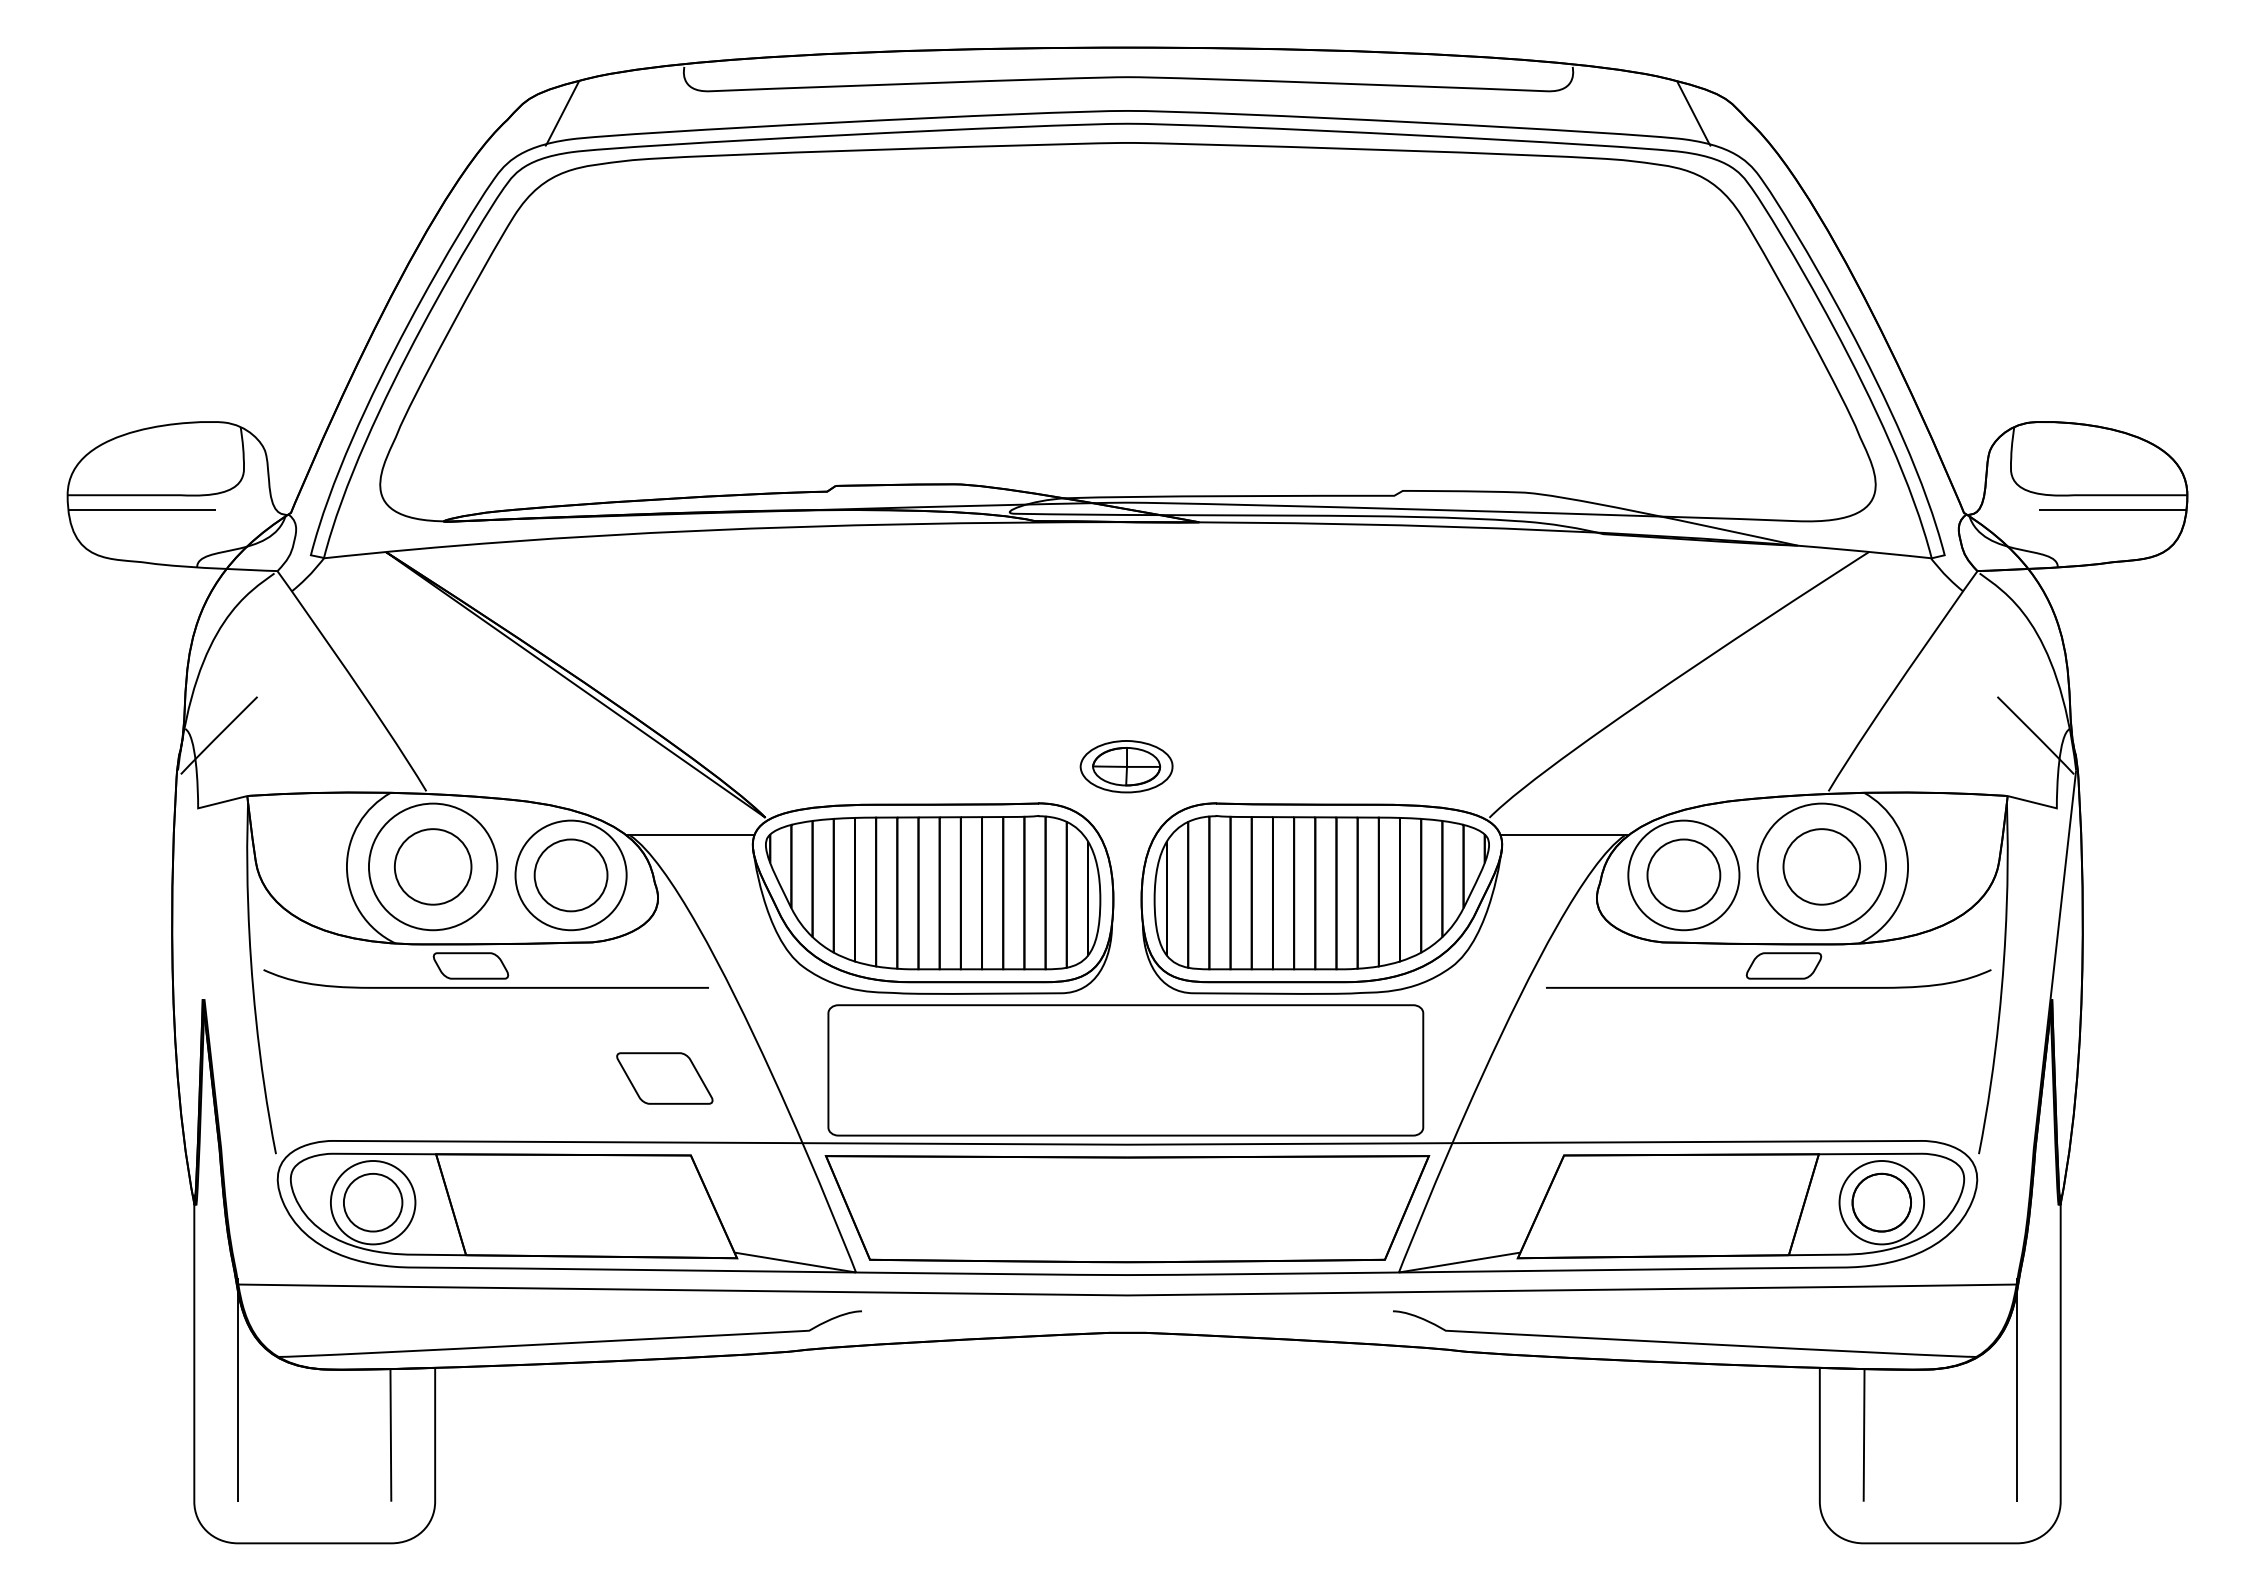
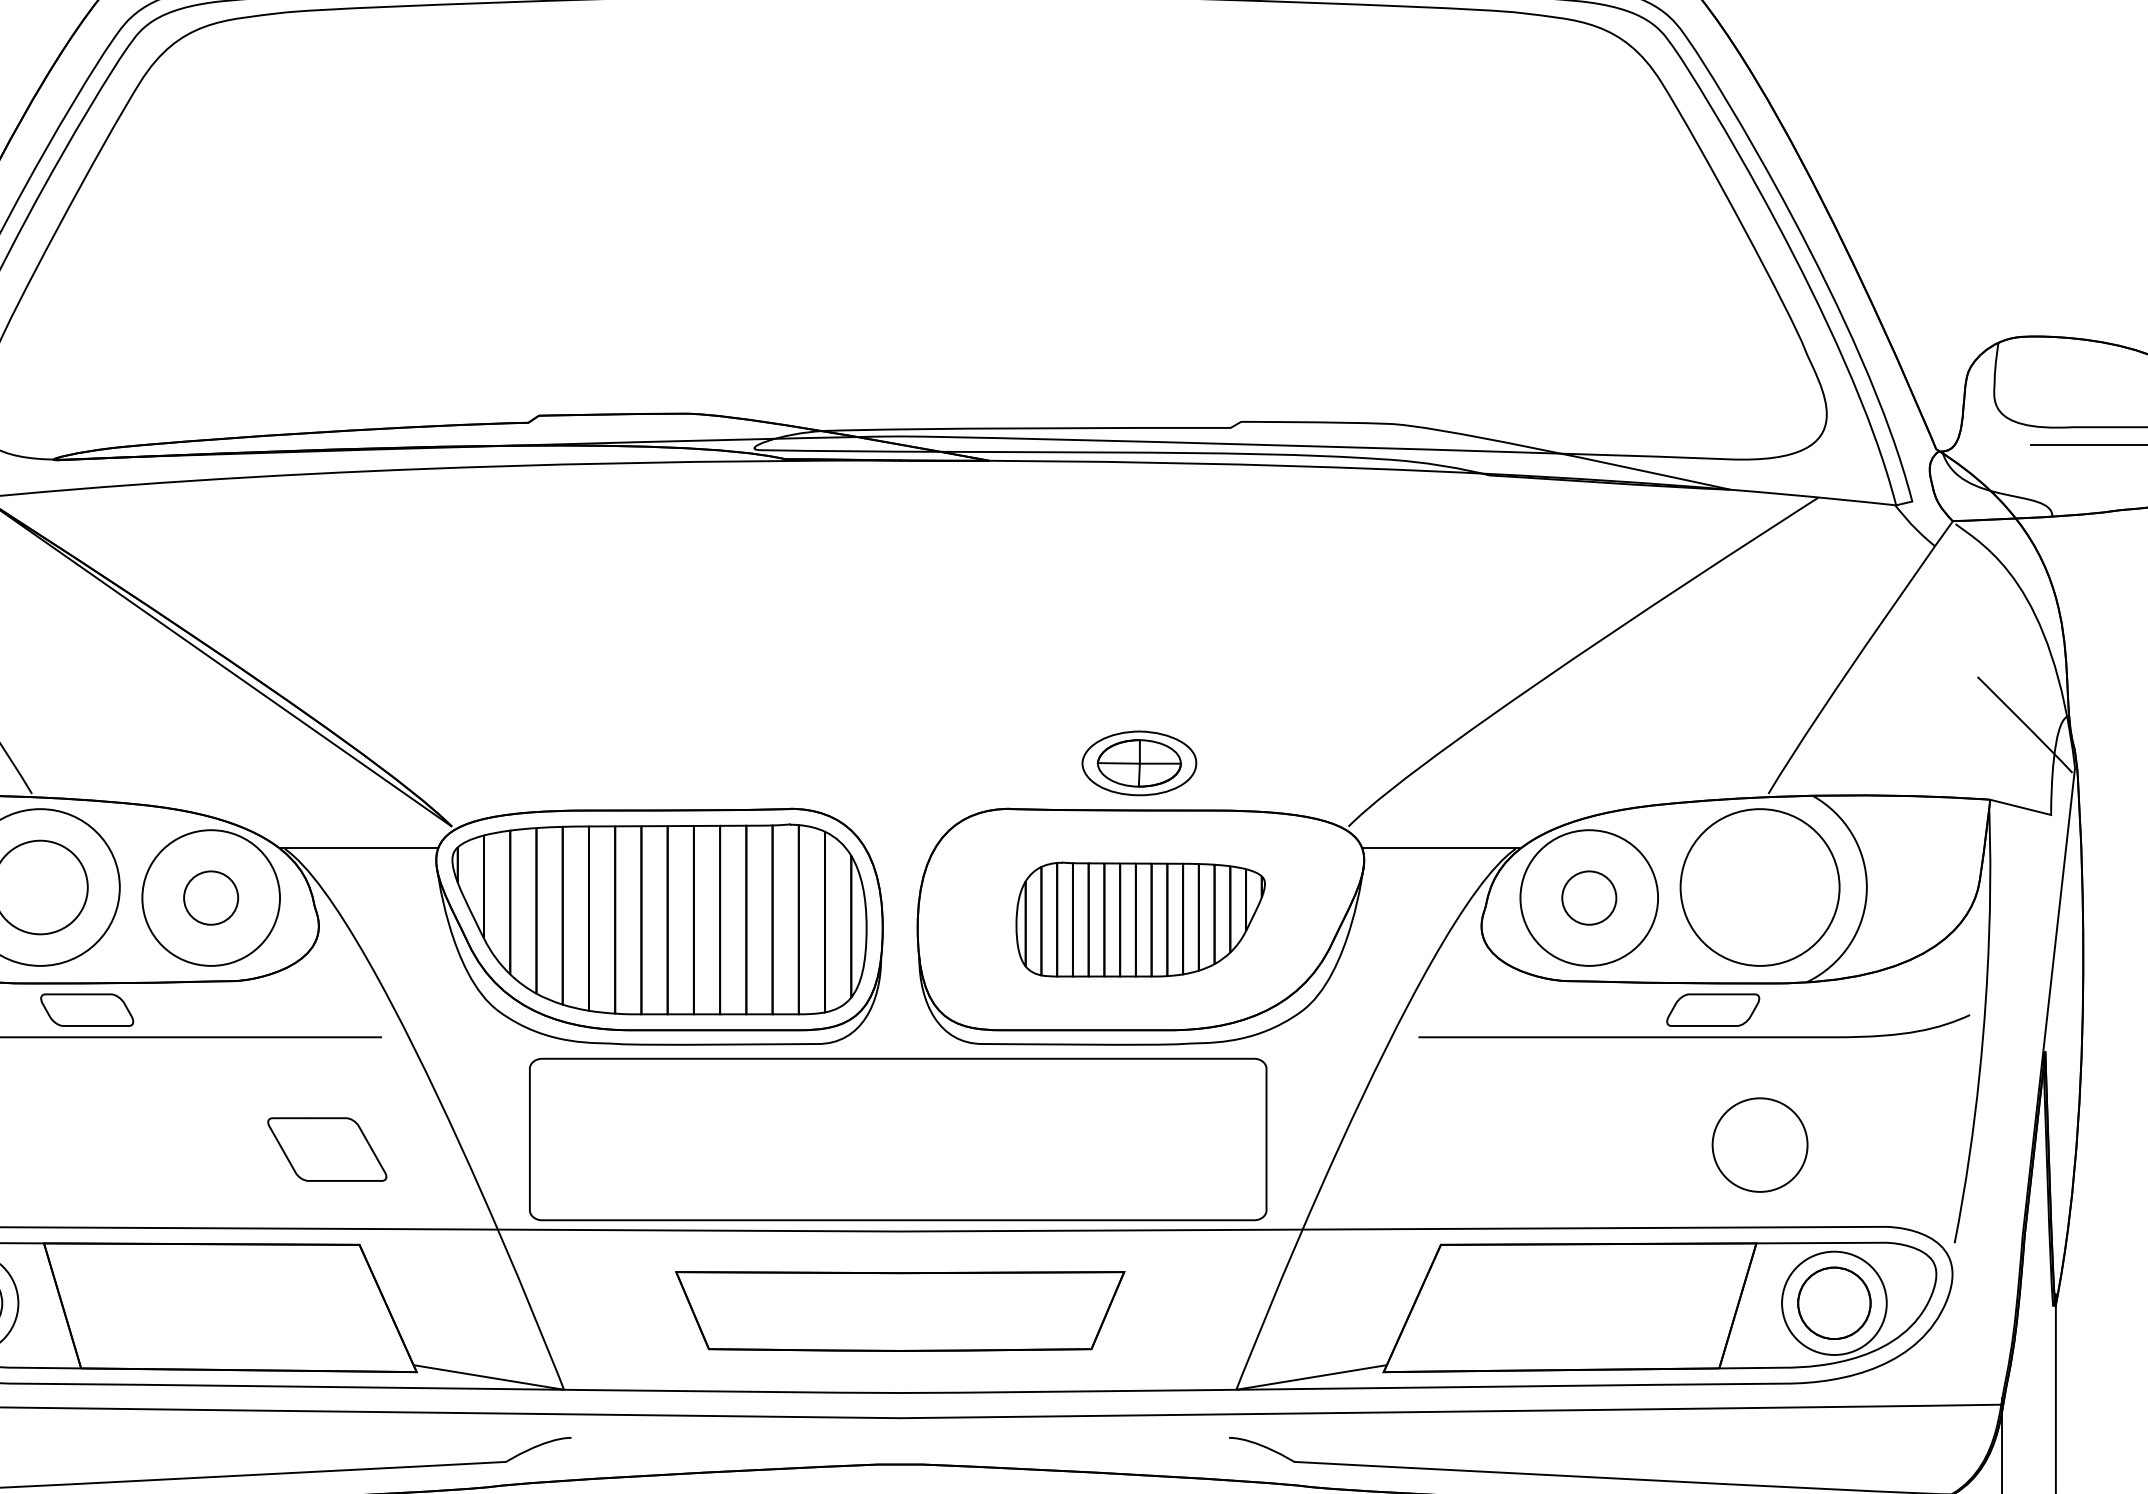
part: (1126, 766) -> (1139, 763), moved
part: (1821, 866) -> (1759, 1144), moved
part: (570, 875) -> (210, 898), size x0.6
part: (1683, 875) -> (1588, 898), size x0.6
part: (1321, 892) -> (1140, 919), size x0.6
part: (1127, 1209) -> (900, 1311), size x0.6

